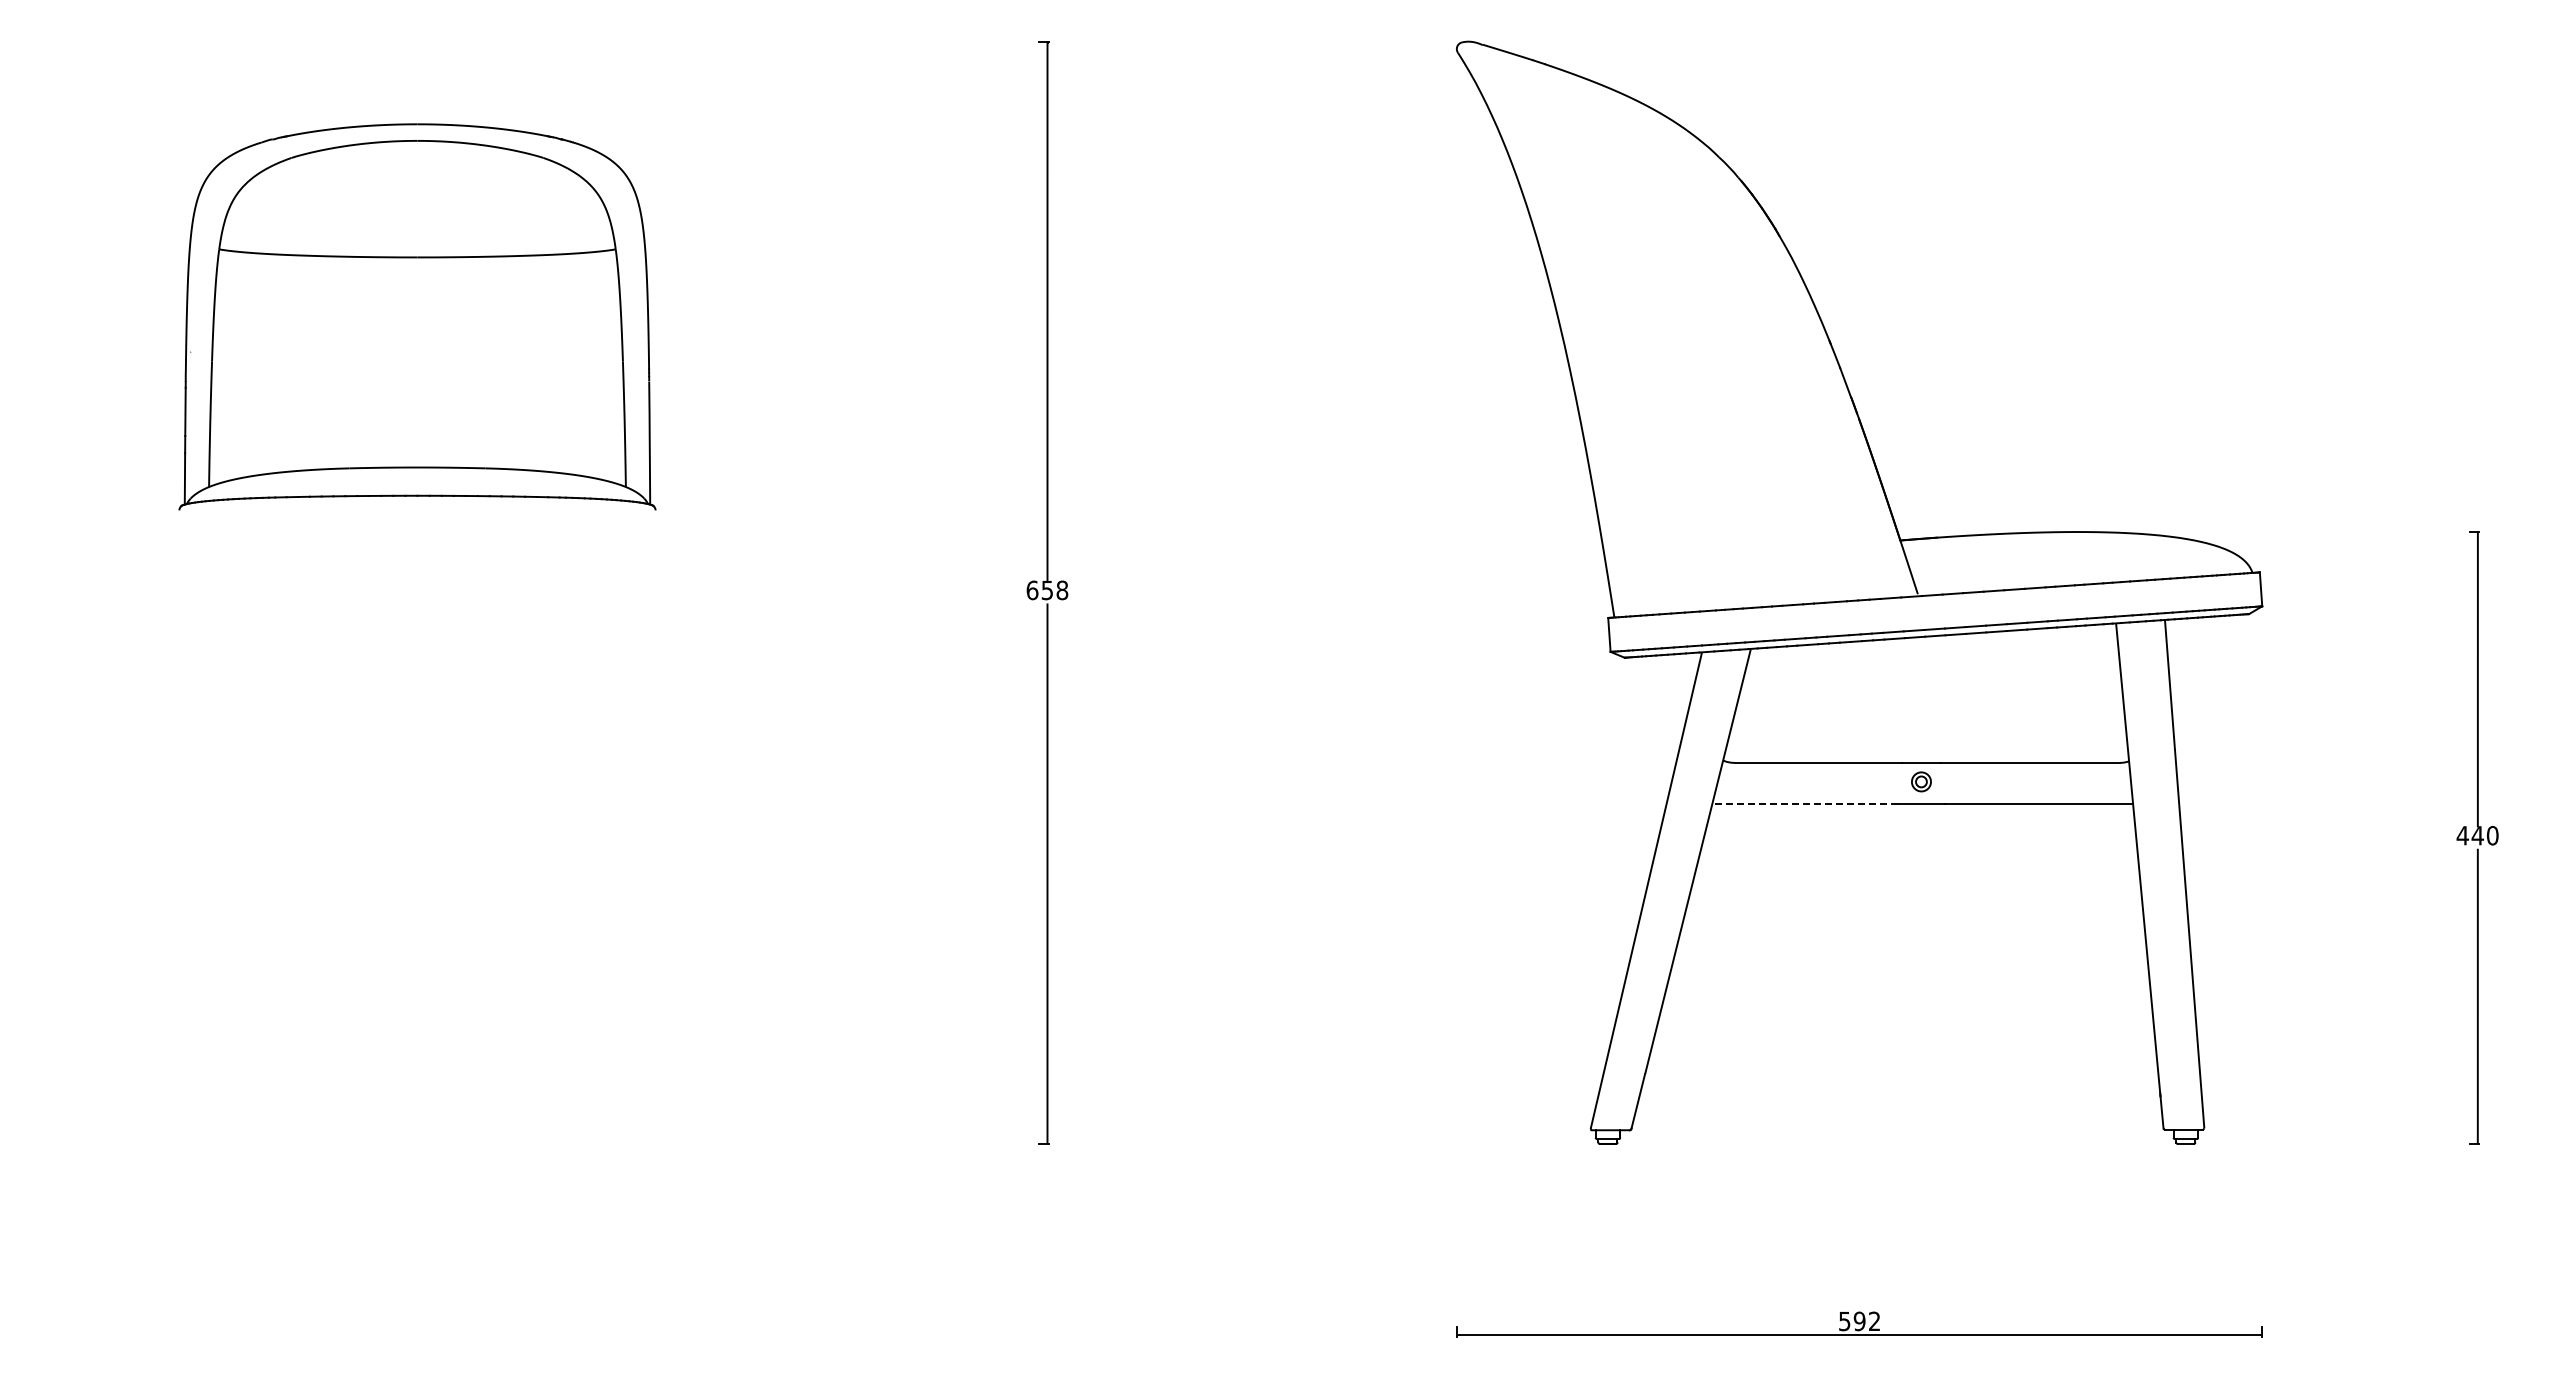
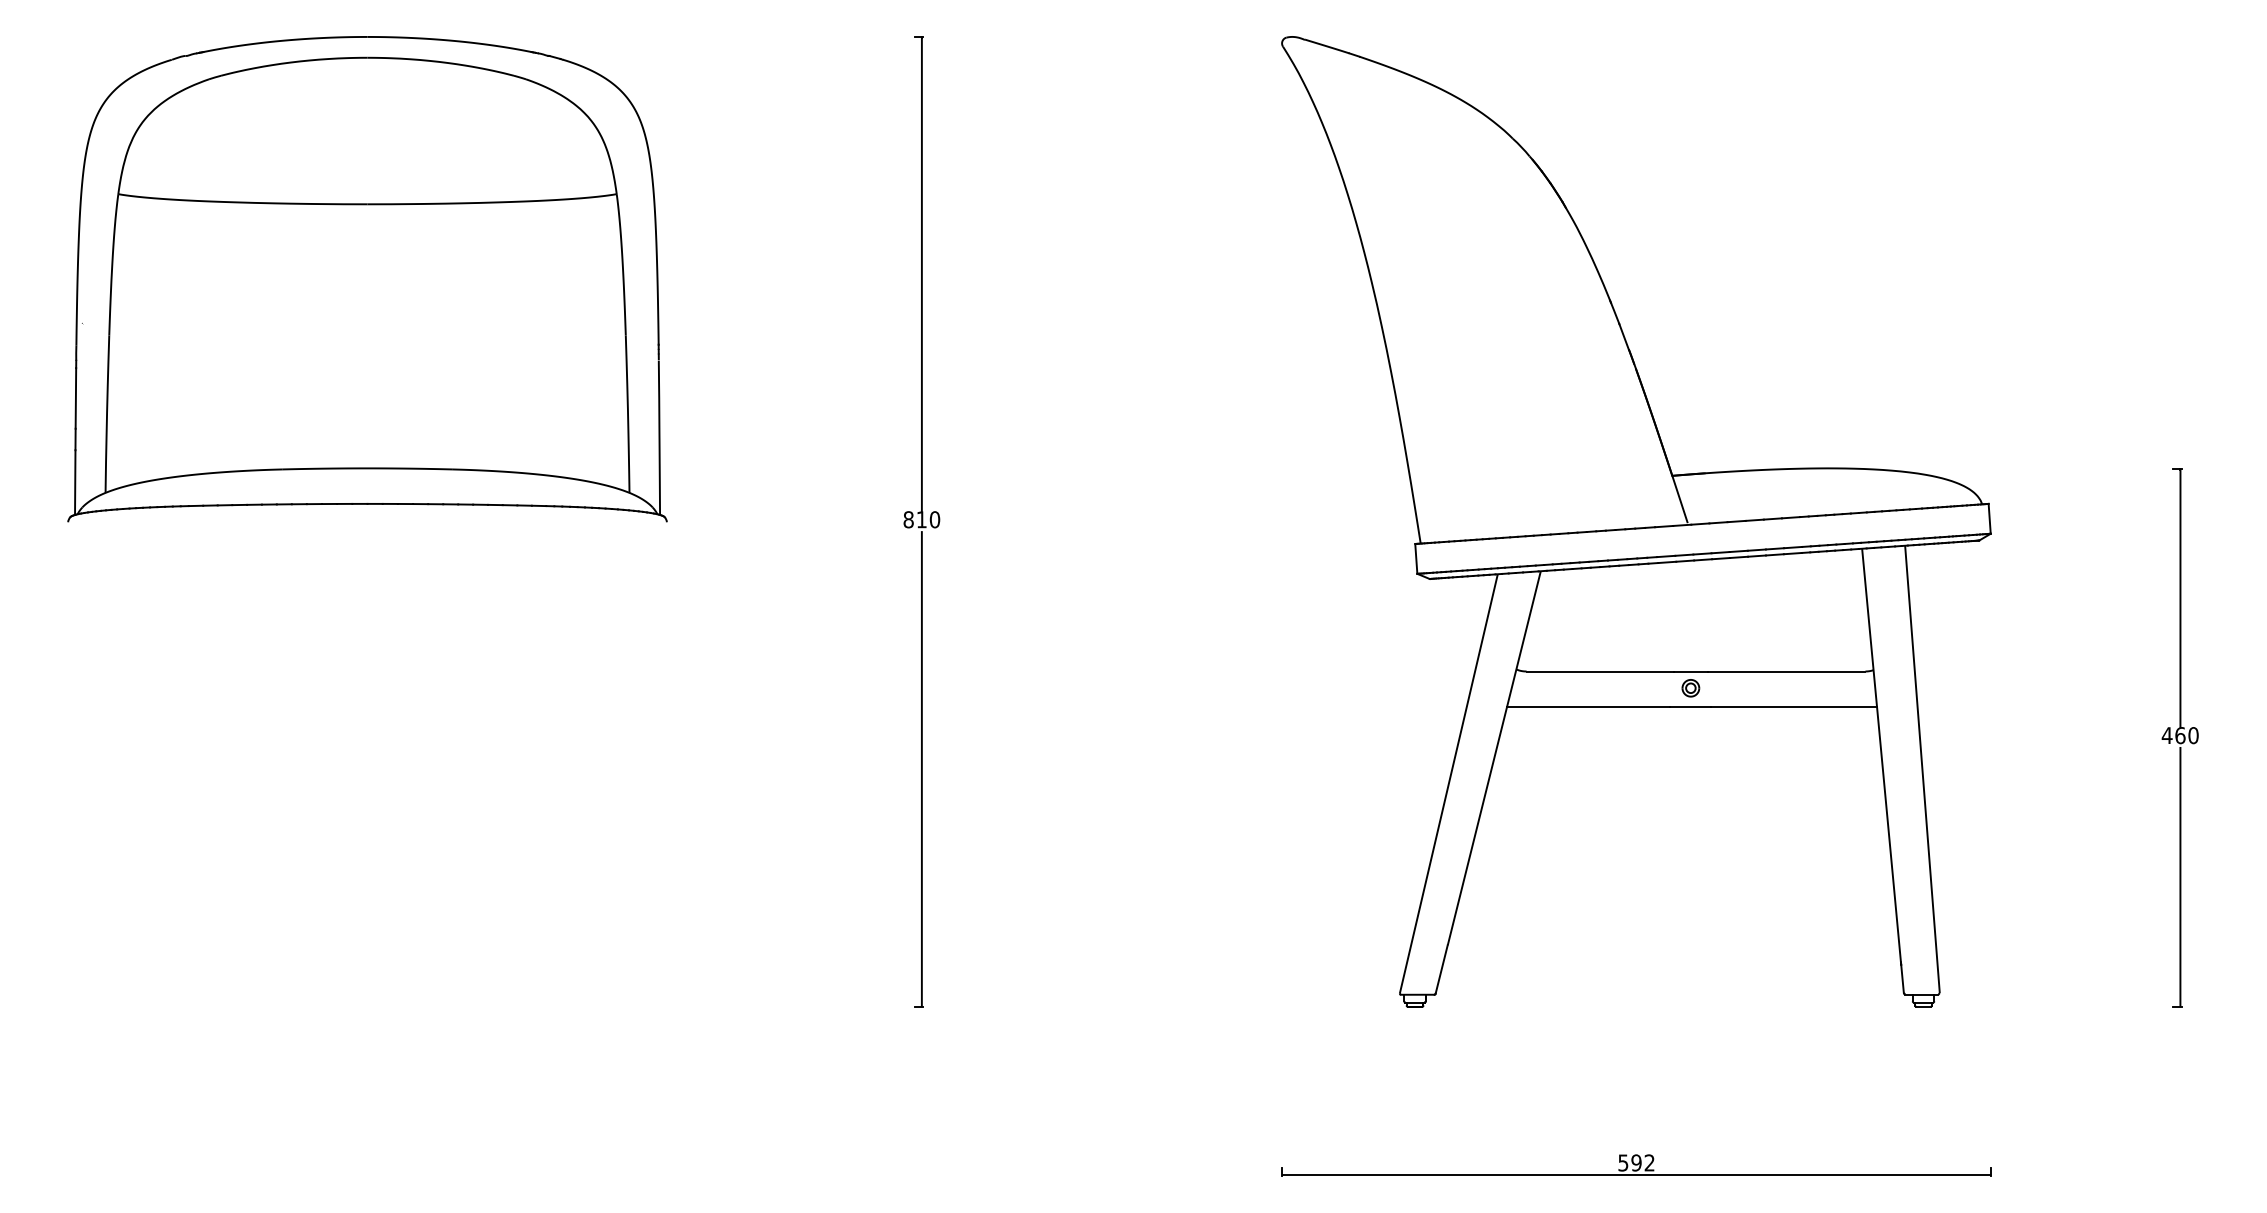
part: (417, 316) -> (367, 278), size x1.43
text: (1047, 590) -> (921, 519), 658 -> 810
line: (1805, 803) -> (1588, 707), dashed -> solid
text: (2477, 835) -> (2180, 735), 440 -> 460

